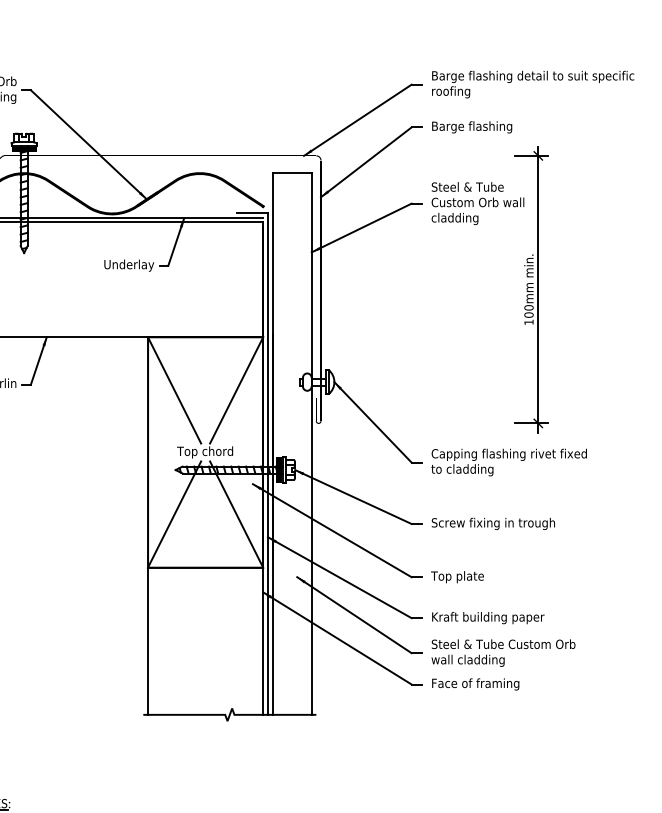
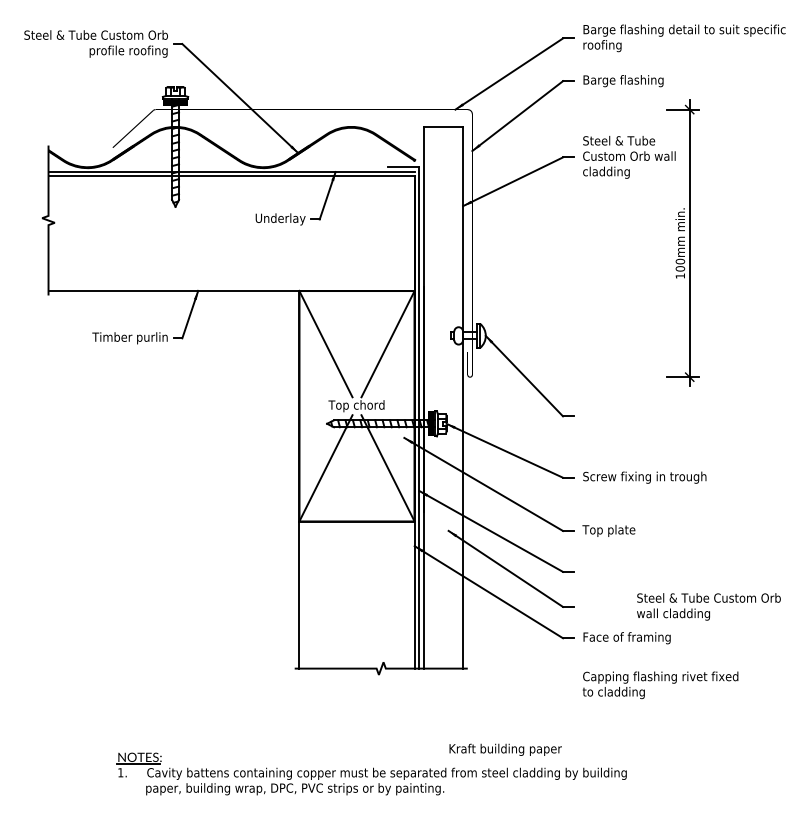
text: (509, 462) -> (660, 685), moved
text: (488, 617) -> (505, 749), moved
text: (503, 652) -> (708, 606), moved

